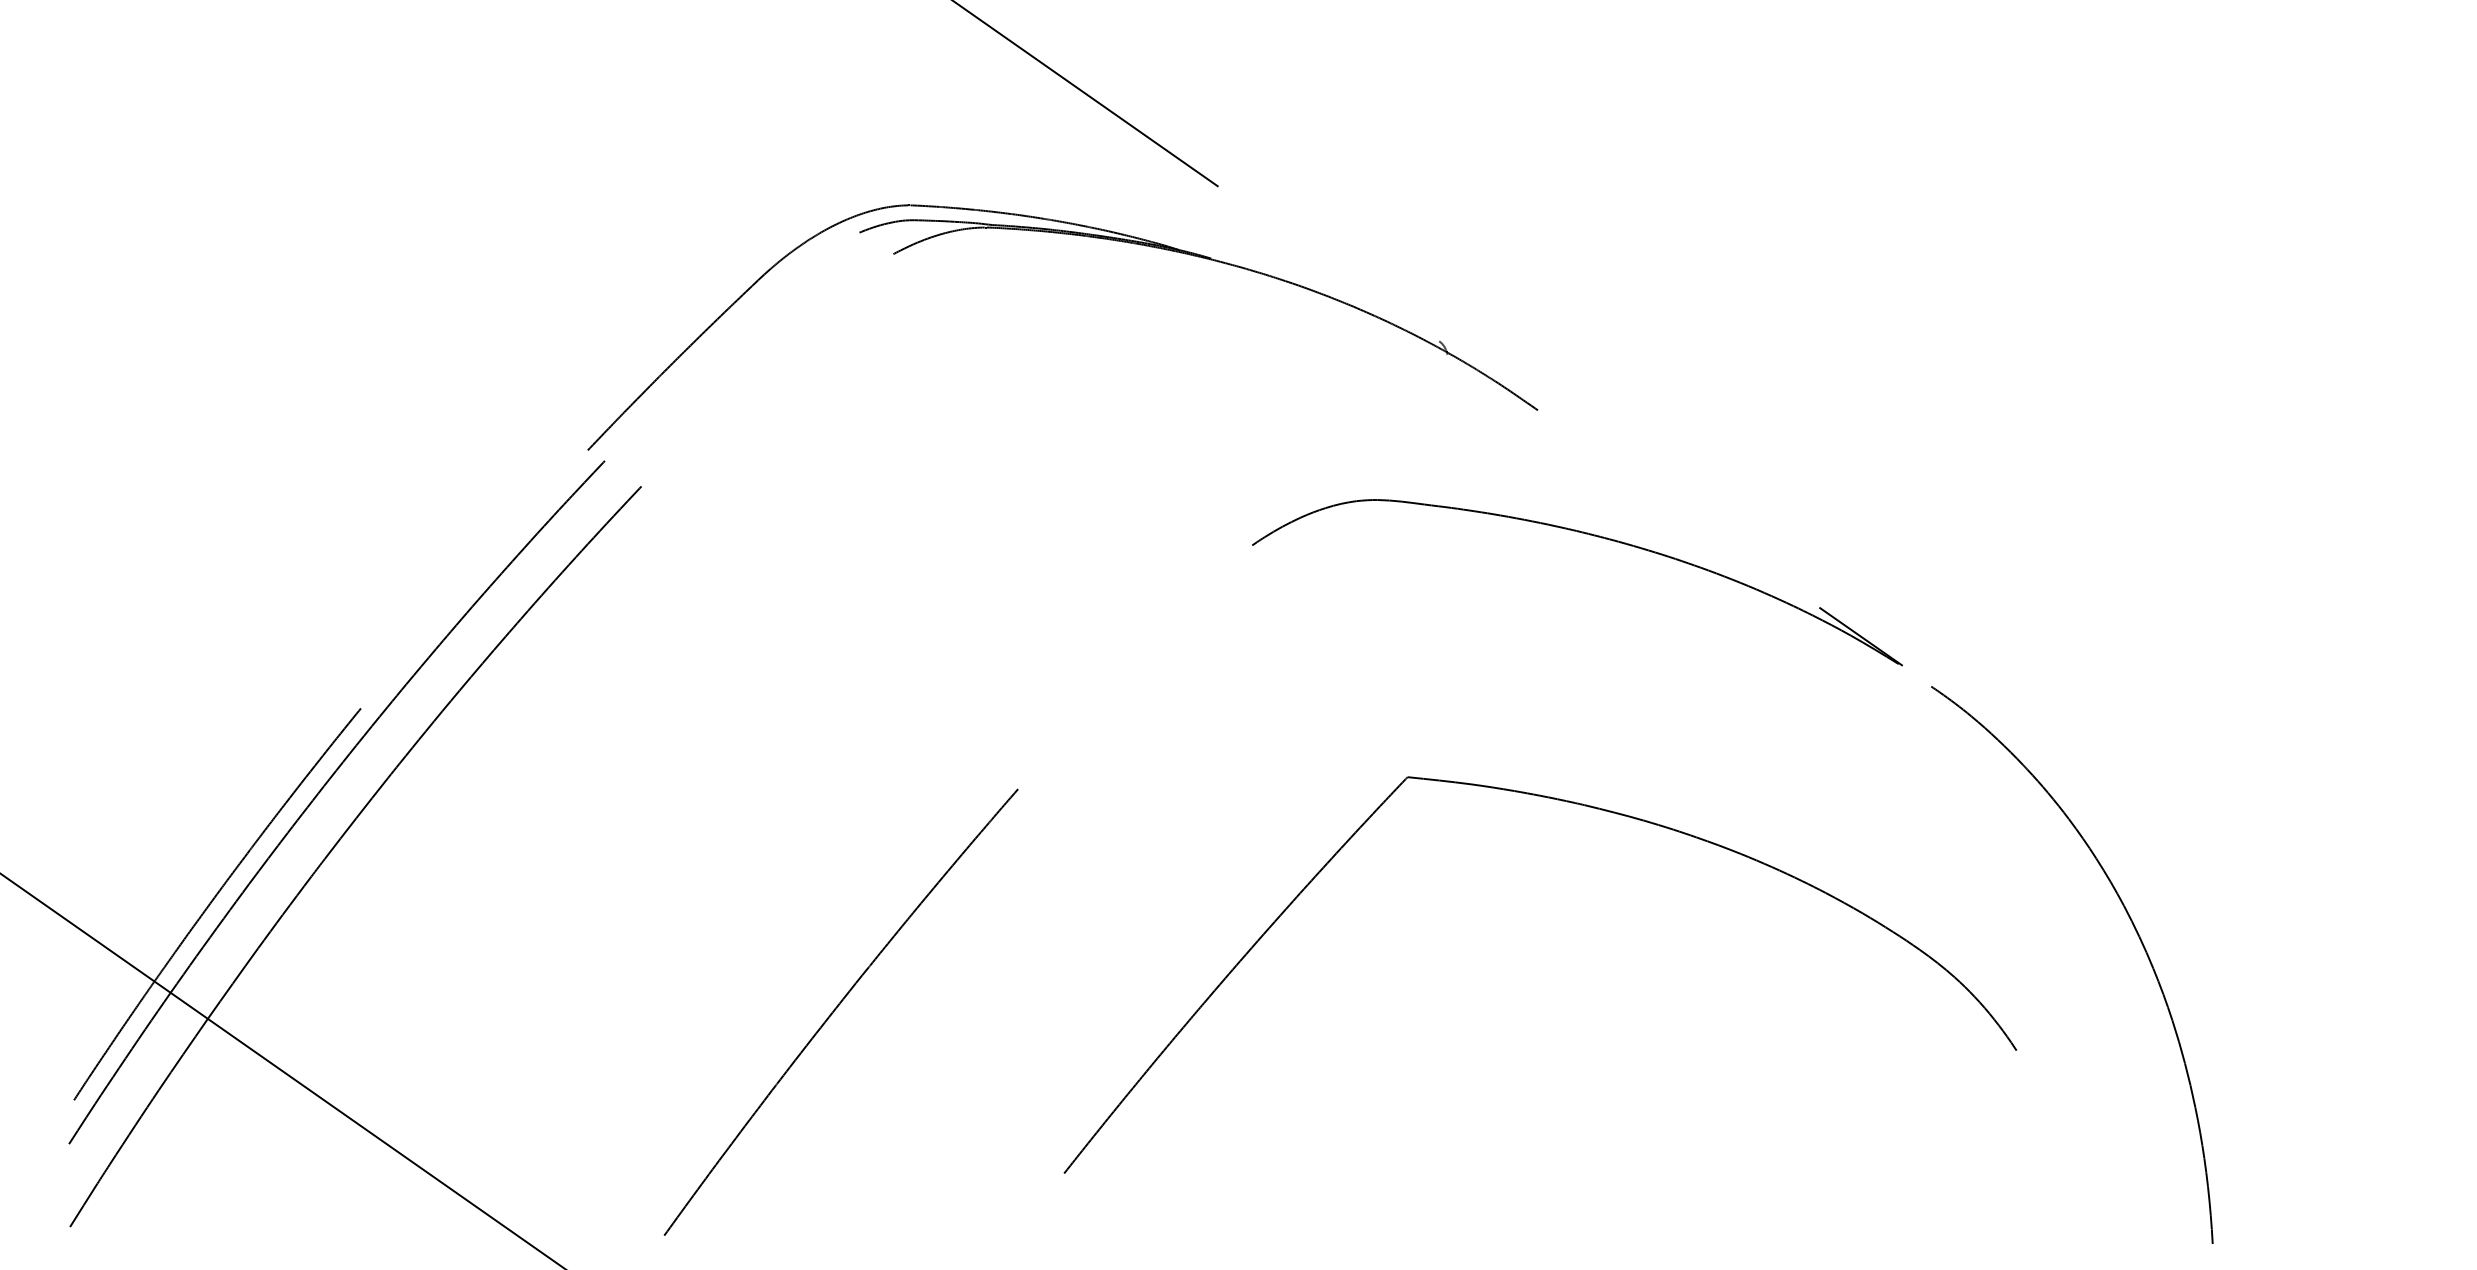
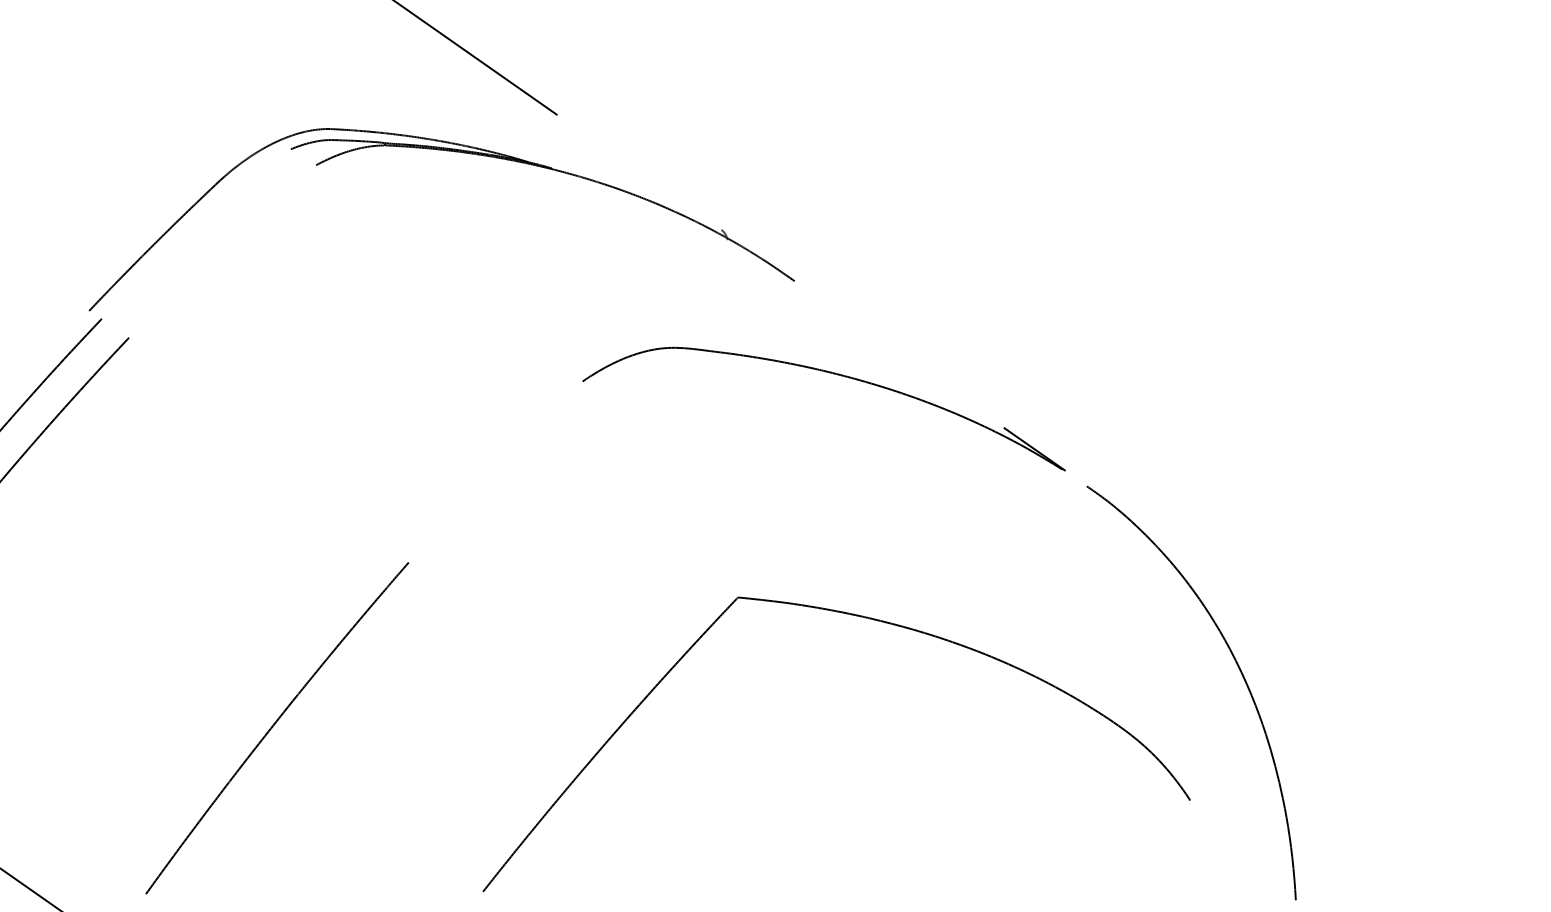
part: (1580, 805) -> (866, 618), moved

